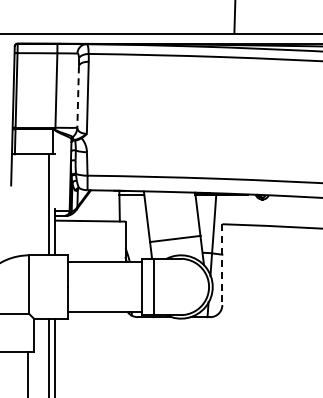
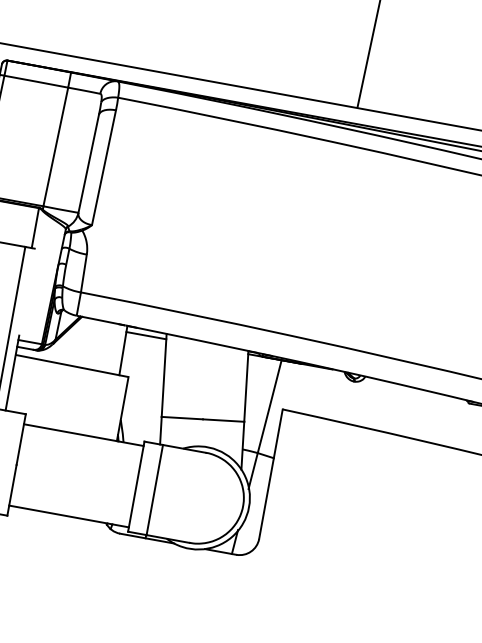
line: (78, 97) -> (89, 164), dashed -> solid
line: (222, 265) -> (270, 475), dashed -> solid

